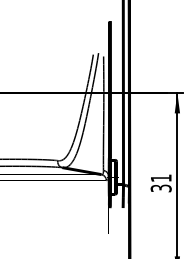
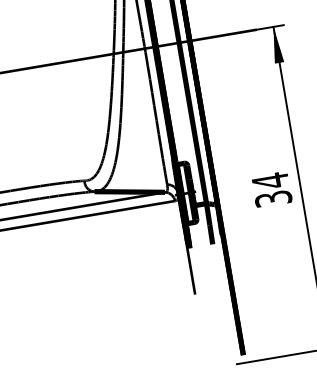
text: (161, 178) -> (271, 181), 31 -> 34

